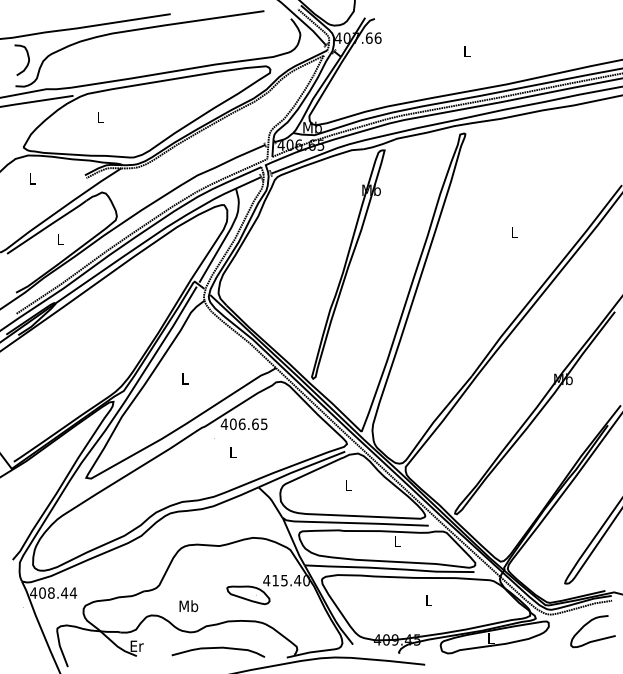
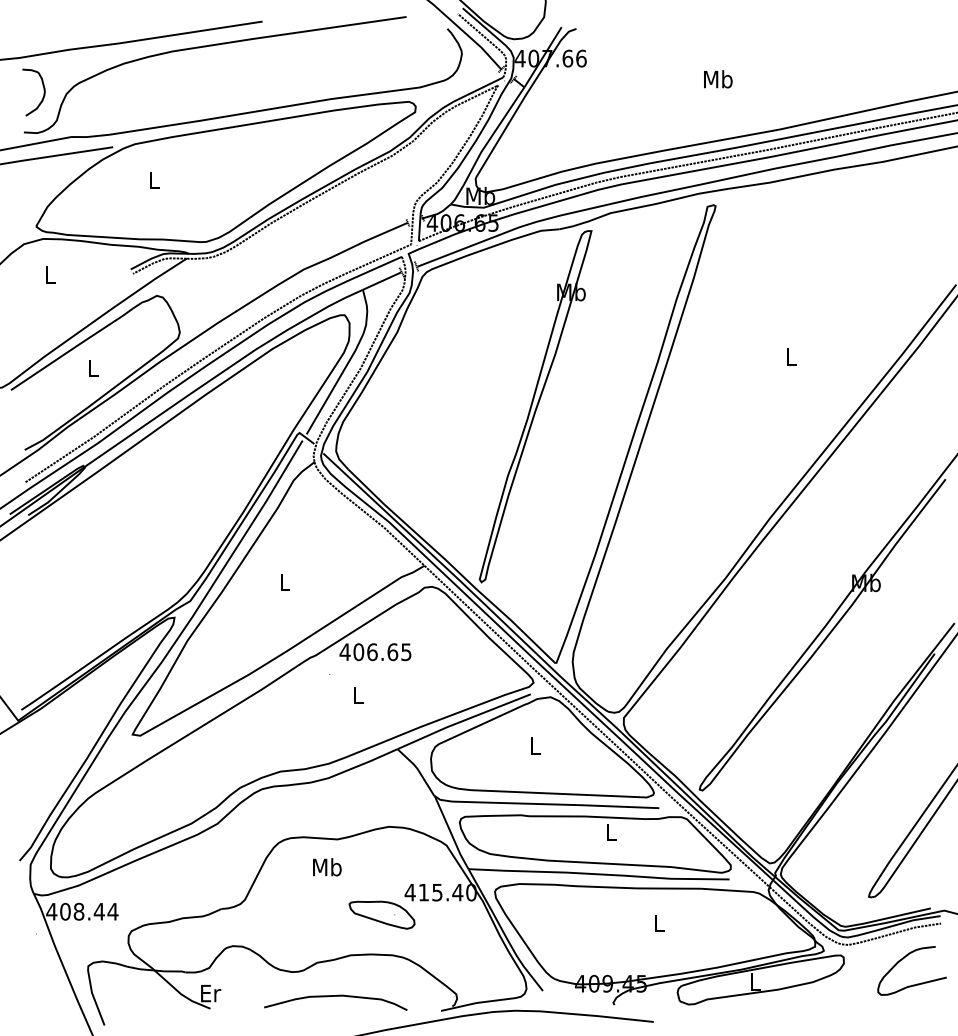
text: (466, 51) -> (717, 79), L -> Mb
text: (188, 605) -> (326, 866), moved

